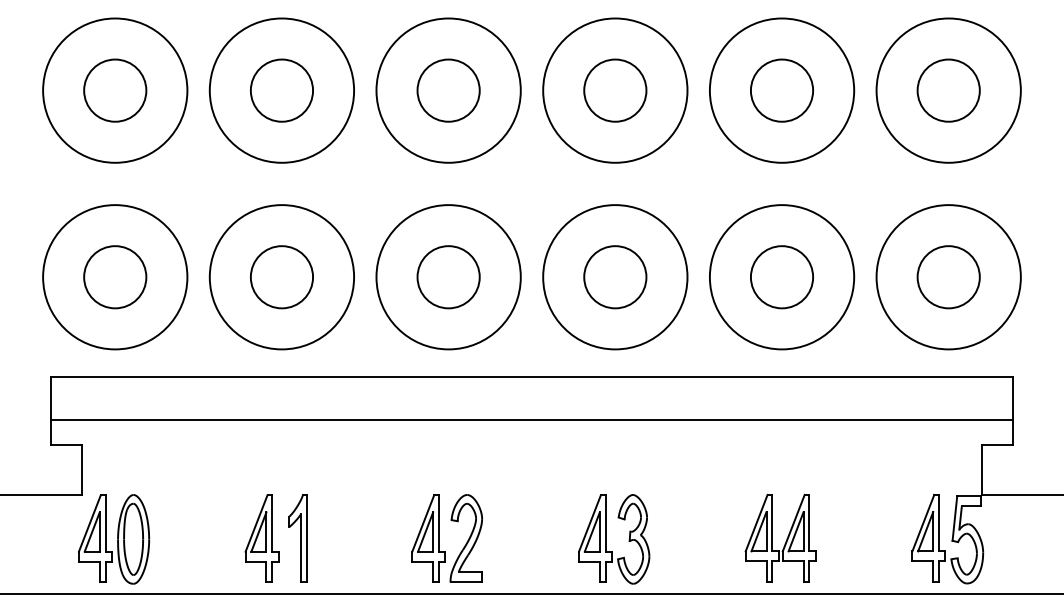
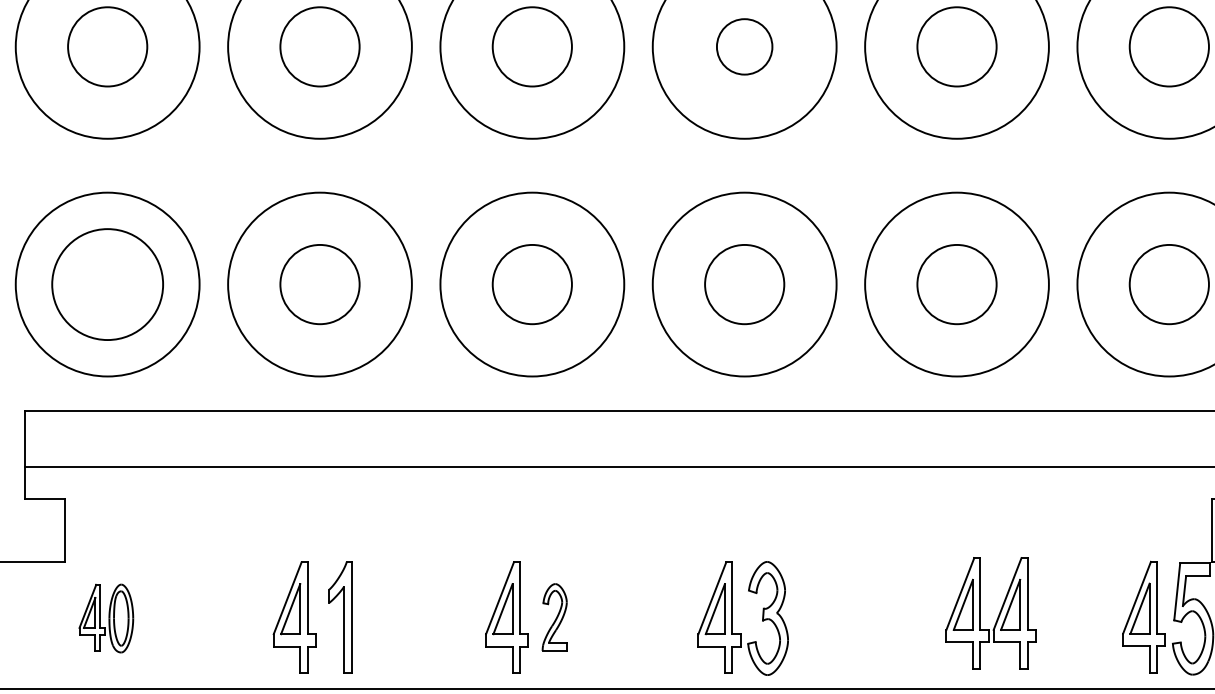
circle: (615, 90) -> (744, 46), size x0.7
circle: (115, 277) -> (107, 284), size x1.4
part: (465, 538) -> (553, 617), size x0.6
part: (786, 538) -> (998, 613), moved
part: (114, 539) -> (106, 618), size x0.6

